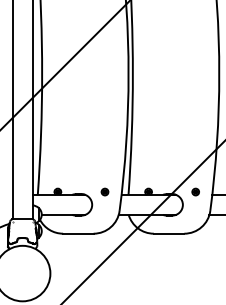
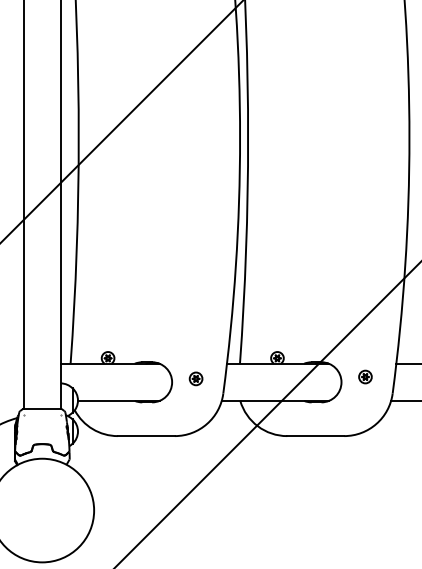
part: (104, 191) -> (195, 377), moved
part: (195, 191) -> (365, 375), moved

